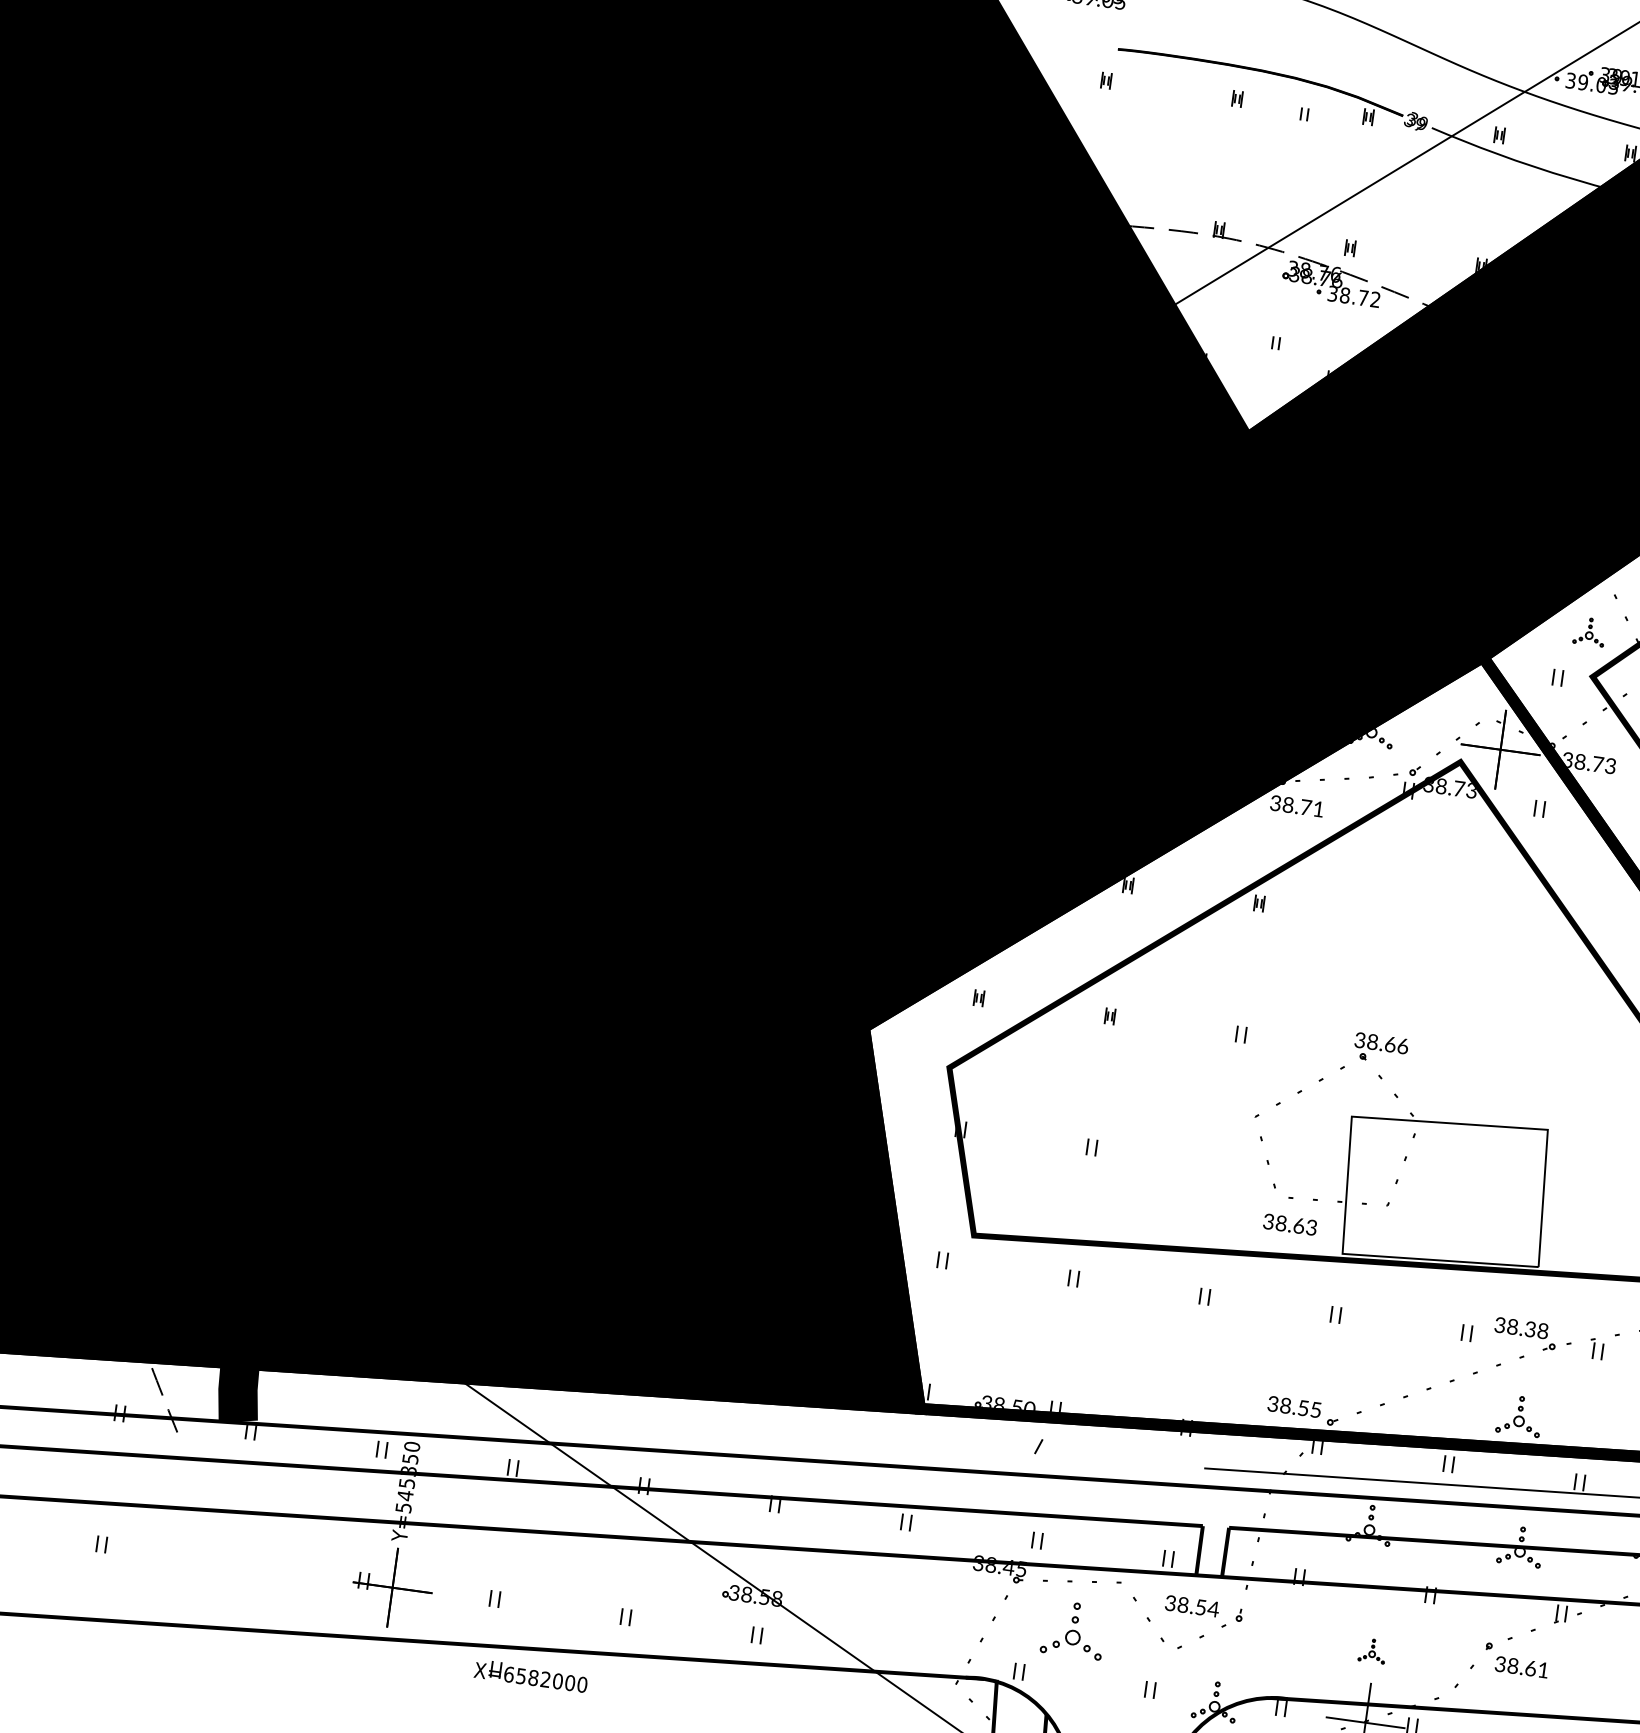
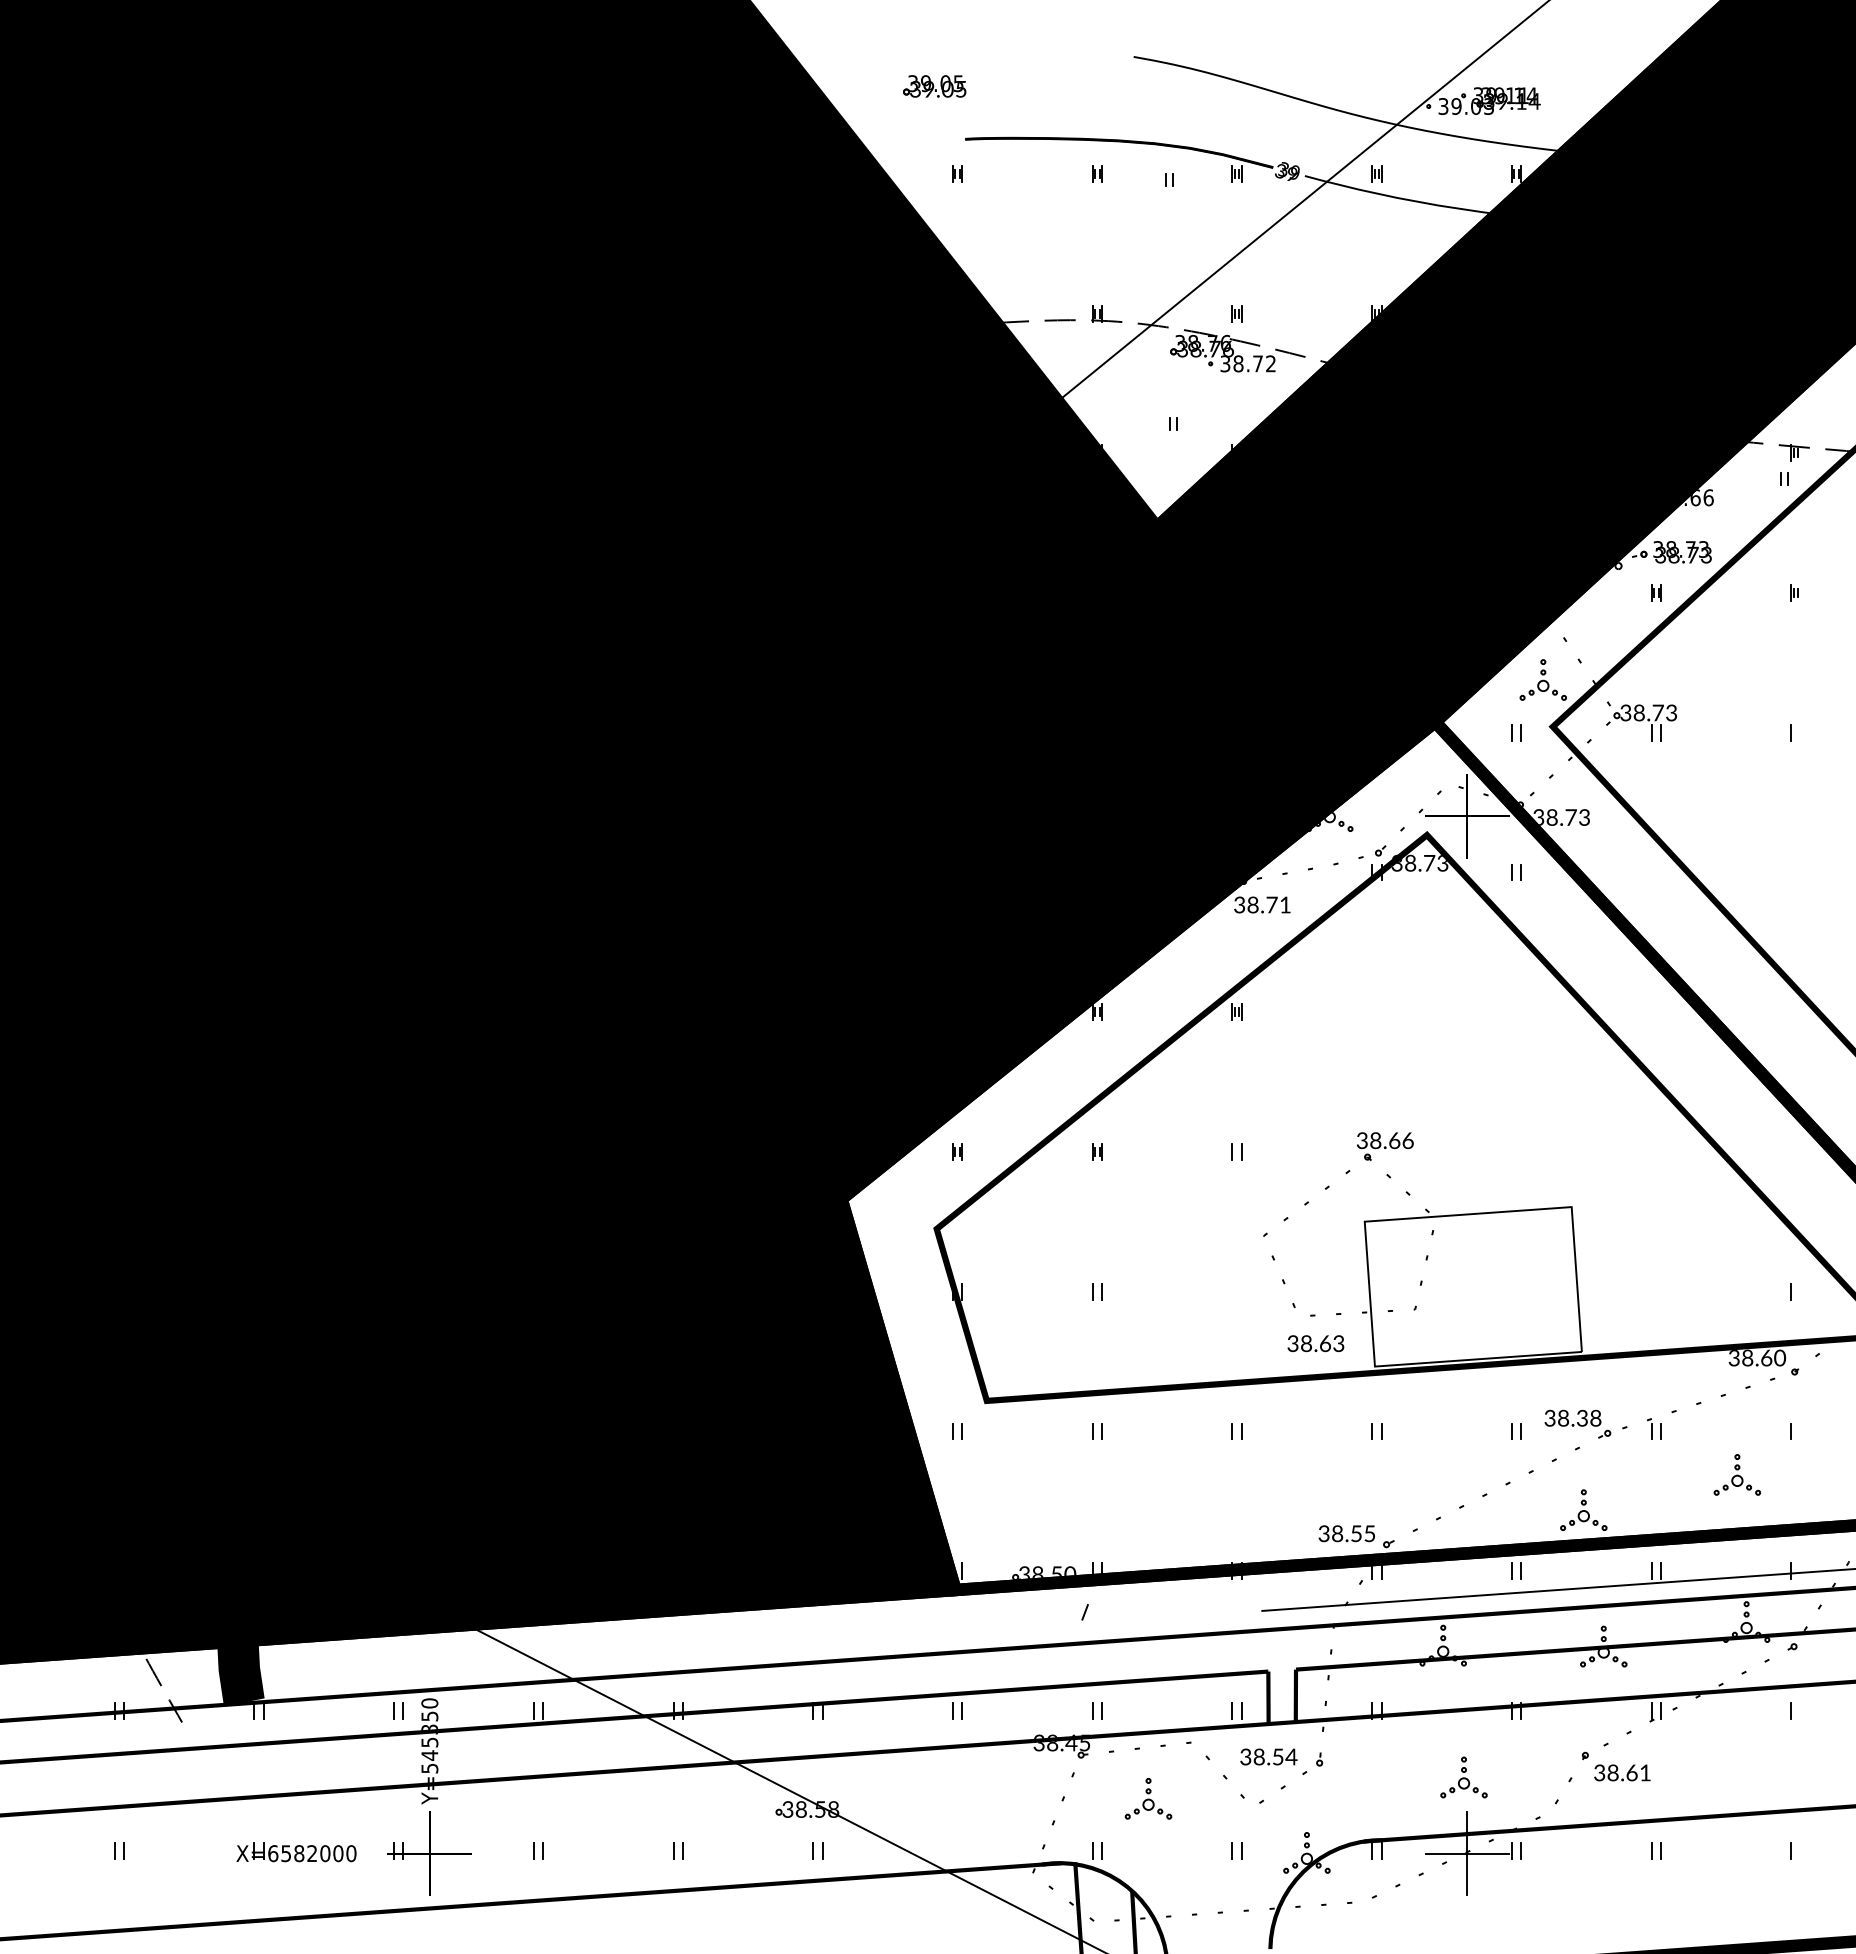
part: (1589, 631) -> (1542, 679), size x1.43
part: (1073, 1629) -> (1148, 1798), size x0.71
part: (1372, 1650) -> (1463, 1777), size x1.67
part: (531, 1676) -> (296, 1852), moved

